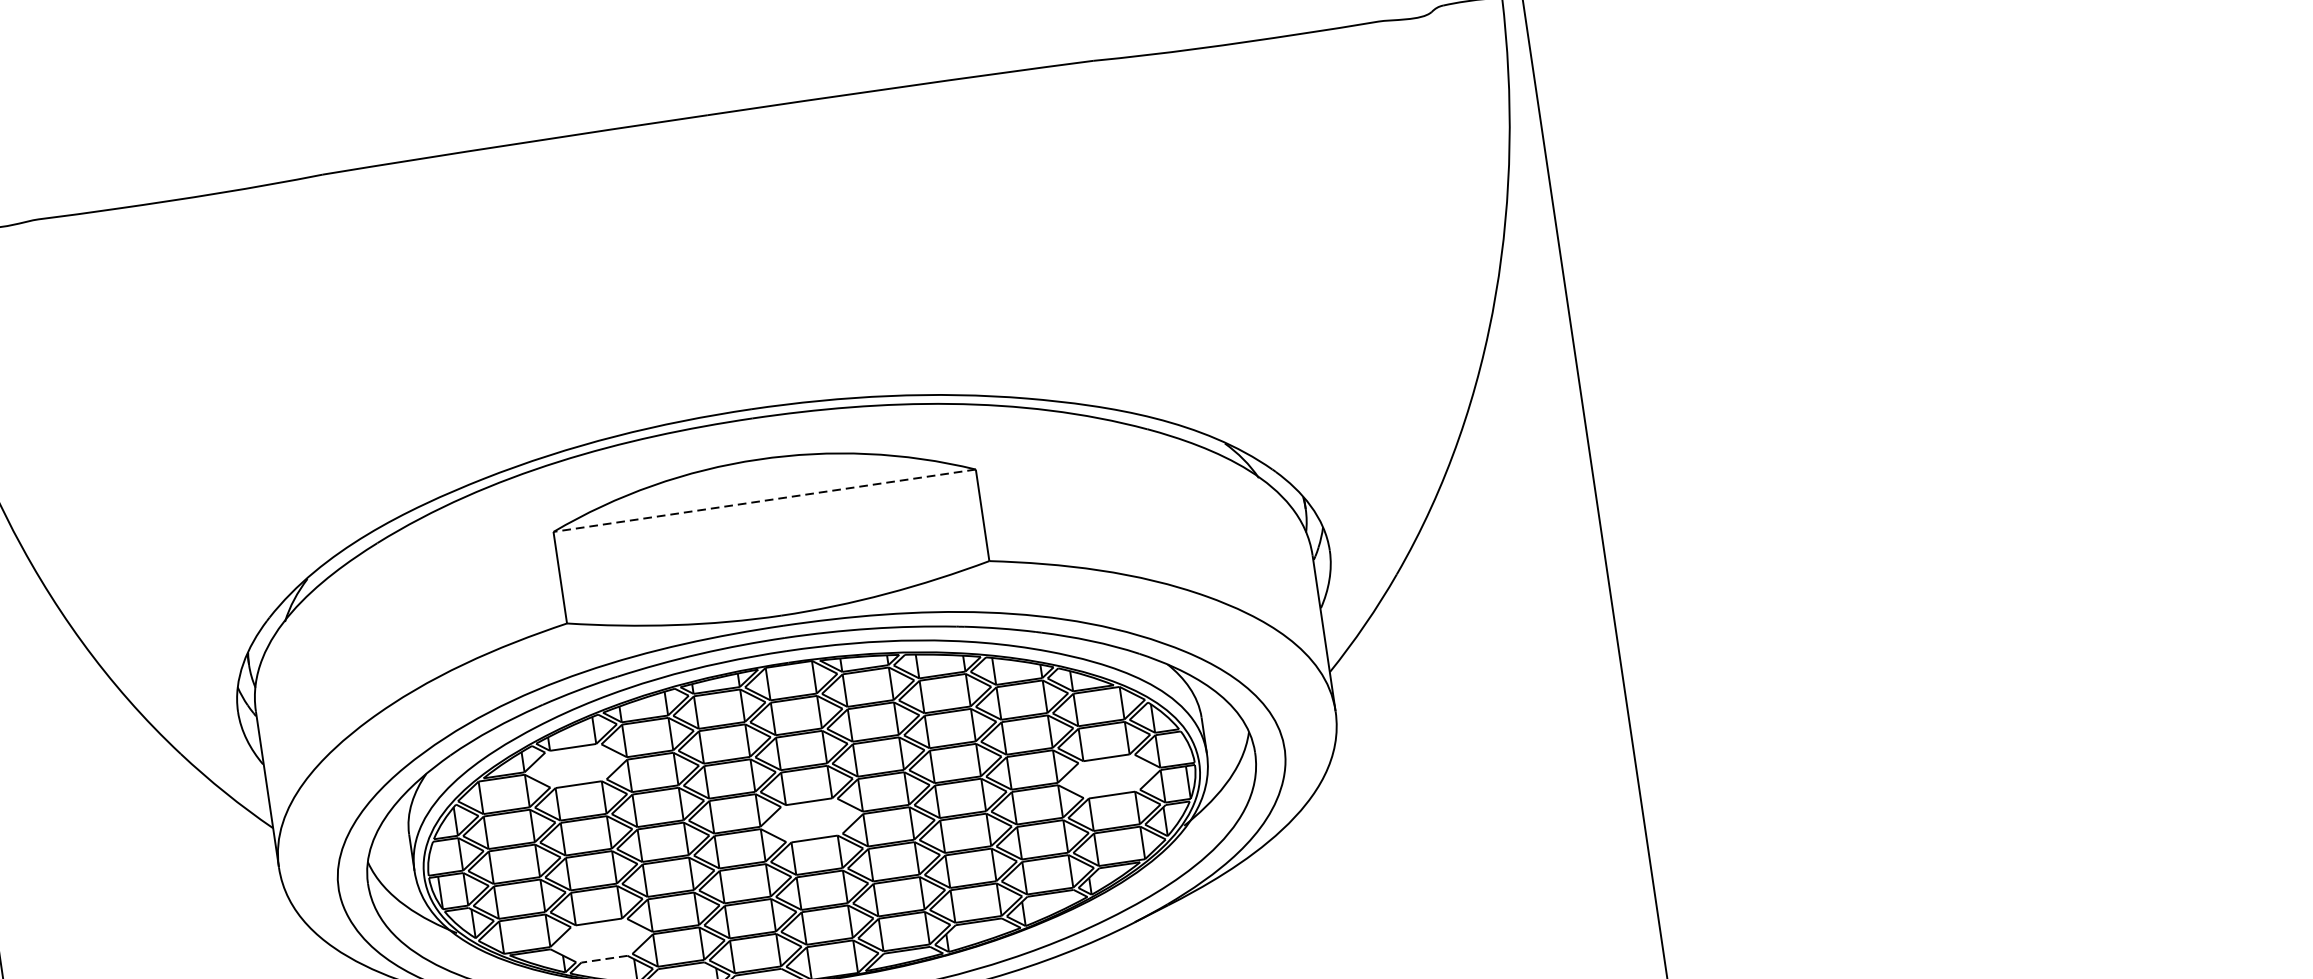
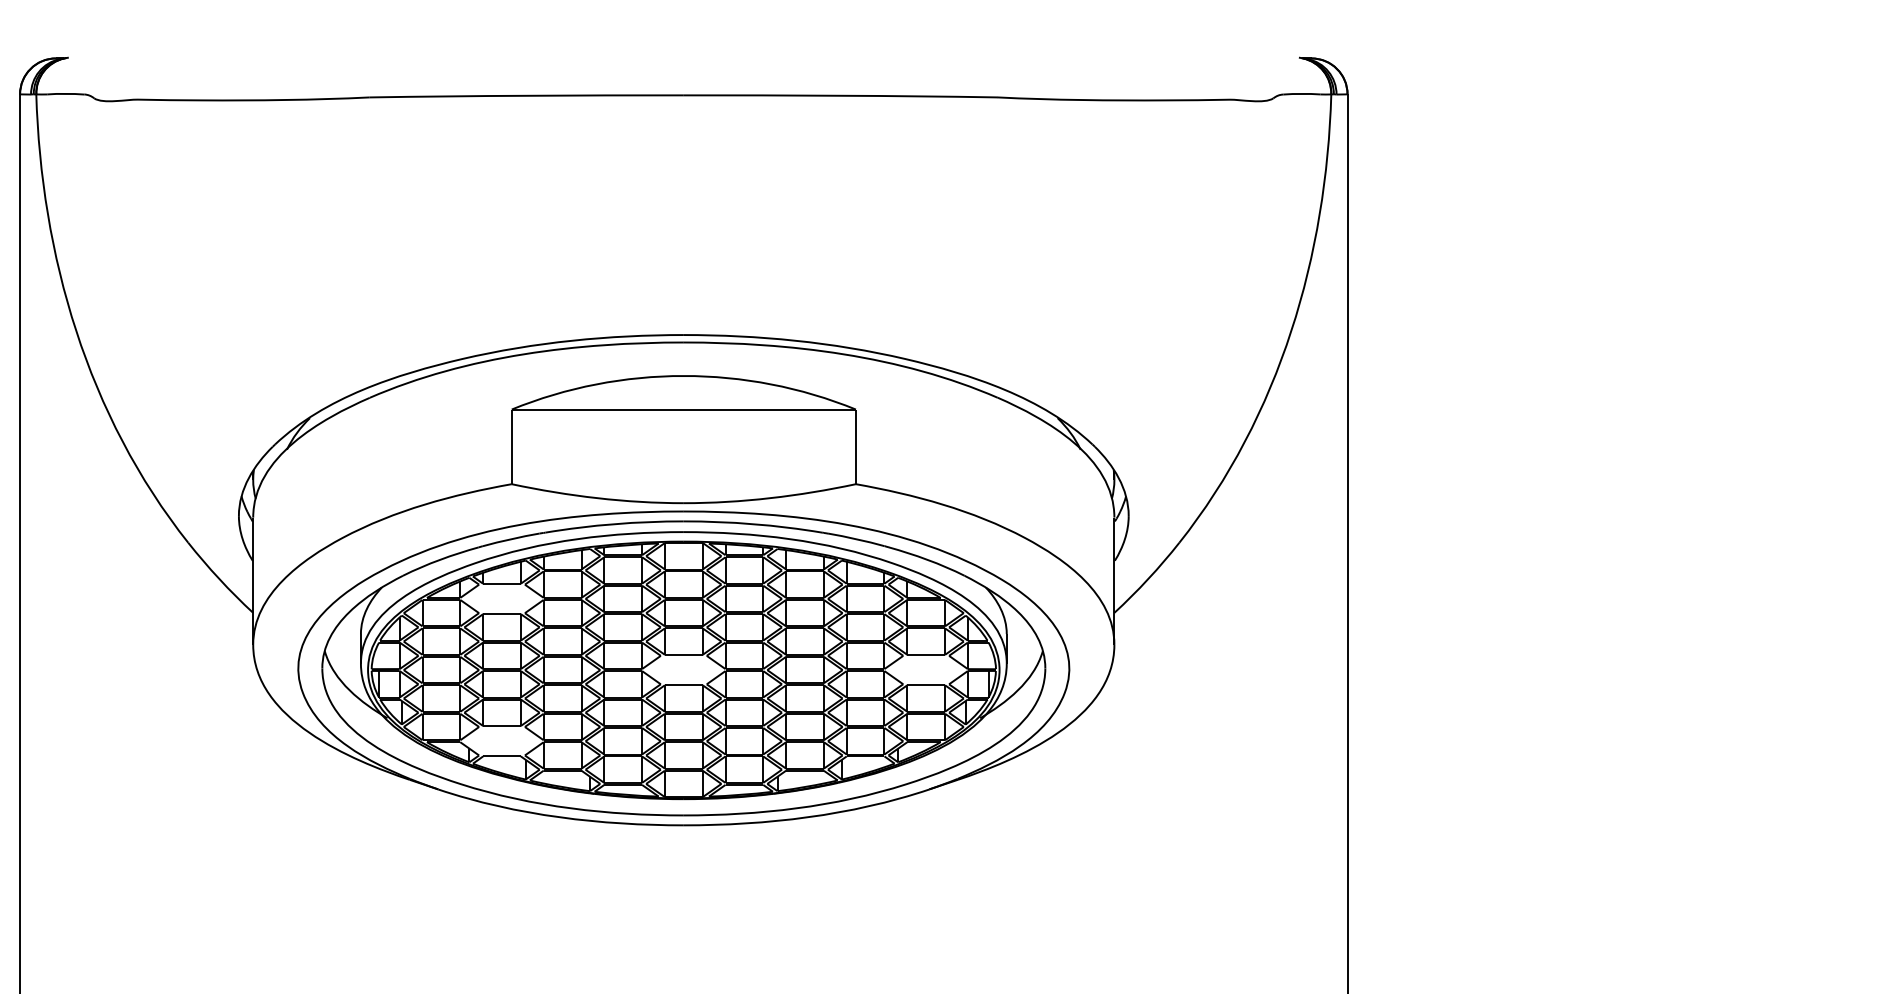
line: (764, 500) -> (683, 409), dashed -> solid
line: (605, 959) -> (502, 756), dashed -> solid

